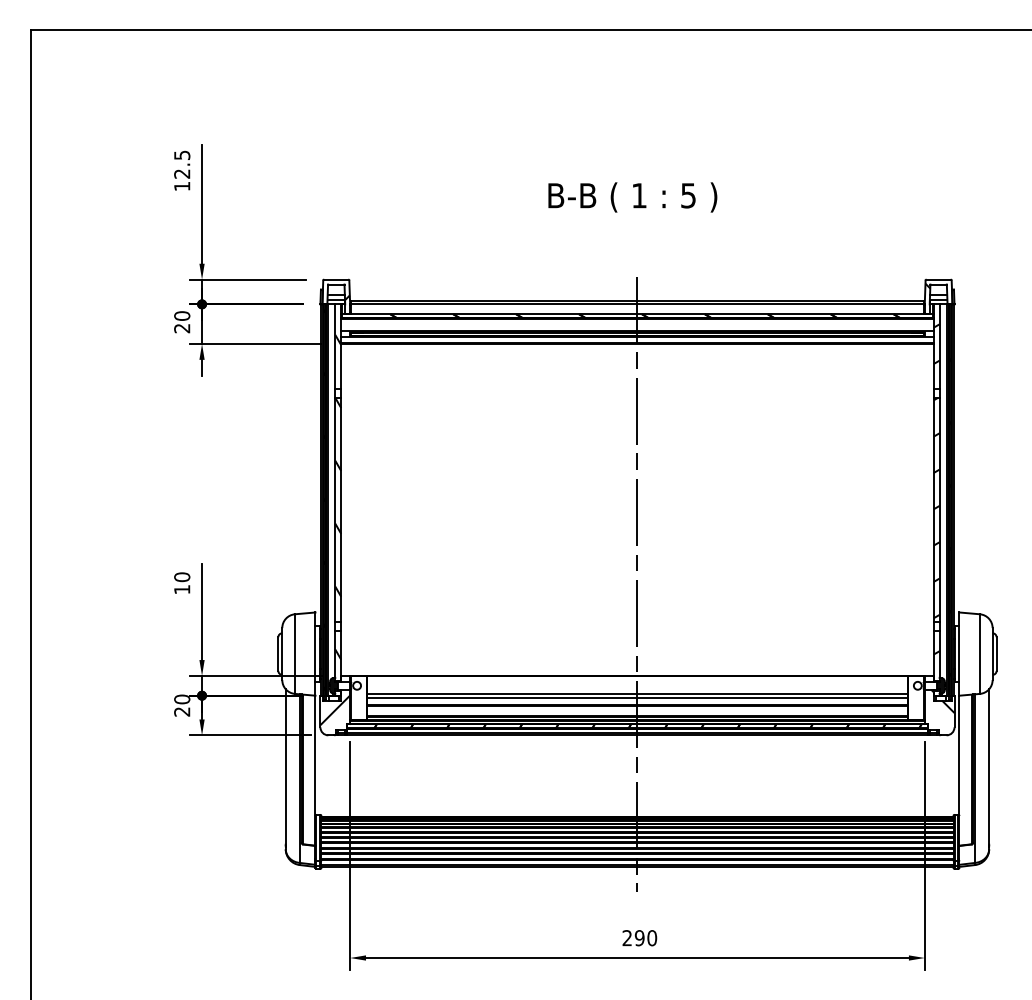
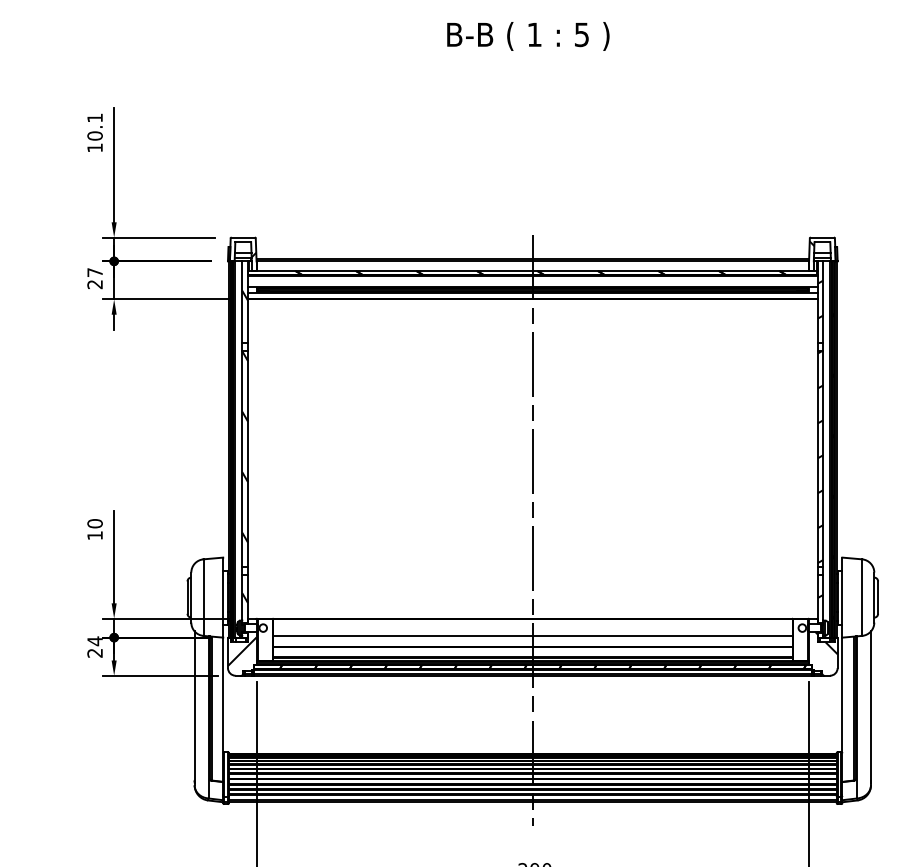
text: (182, 164) -> (95, 126), 12.5 -> 10.1
text: (632, 197) -> (528, 36), moved
text: (182, 315) -> (95, 272), 20 -> 27
line: (637, 697) -> (532, 639), removed
text: (182, 699) -> (95, 641), 20 -> 24

